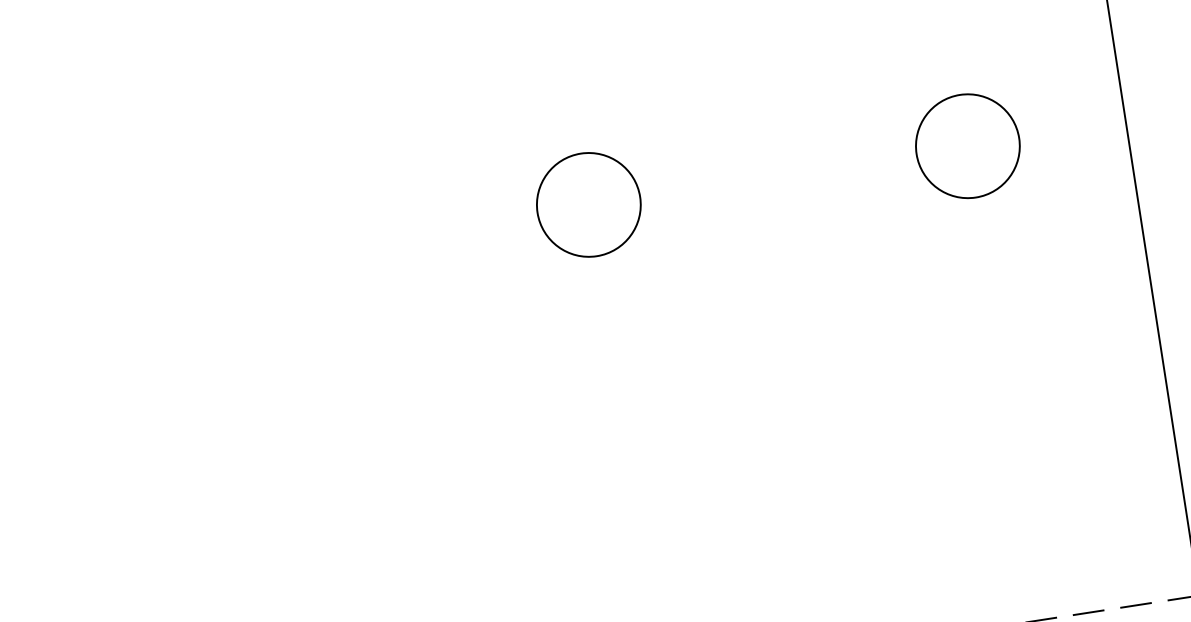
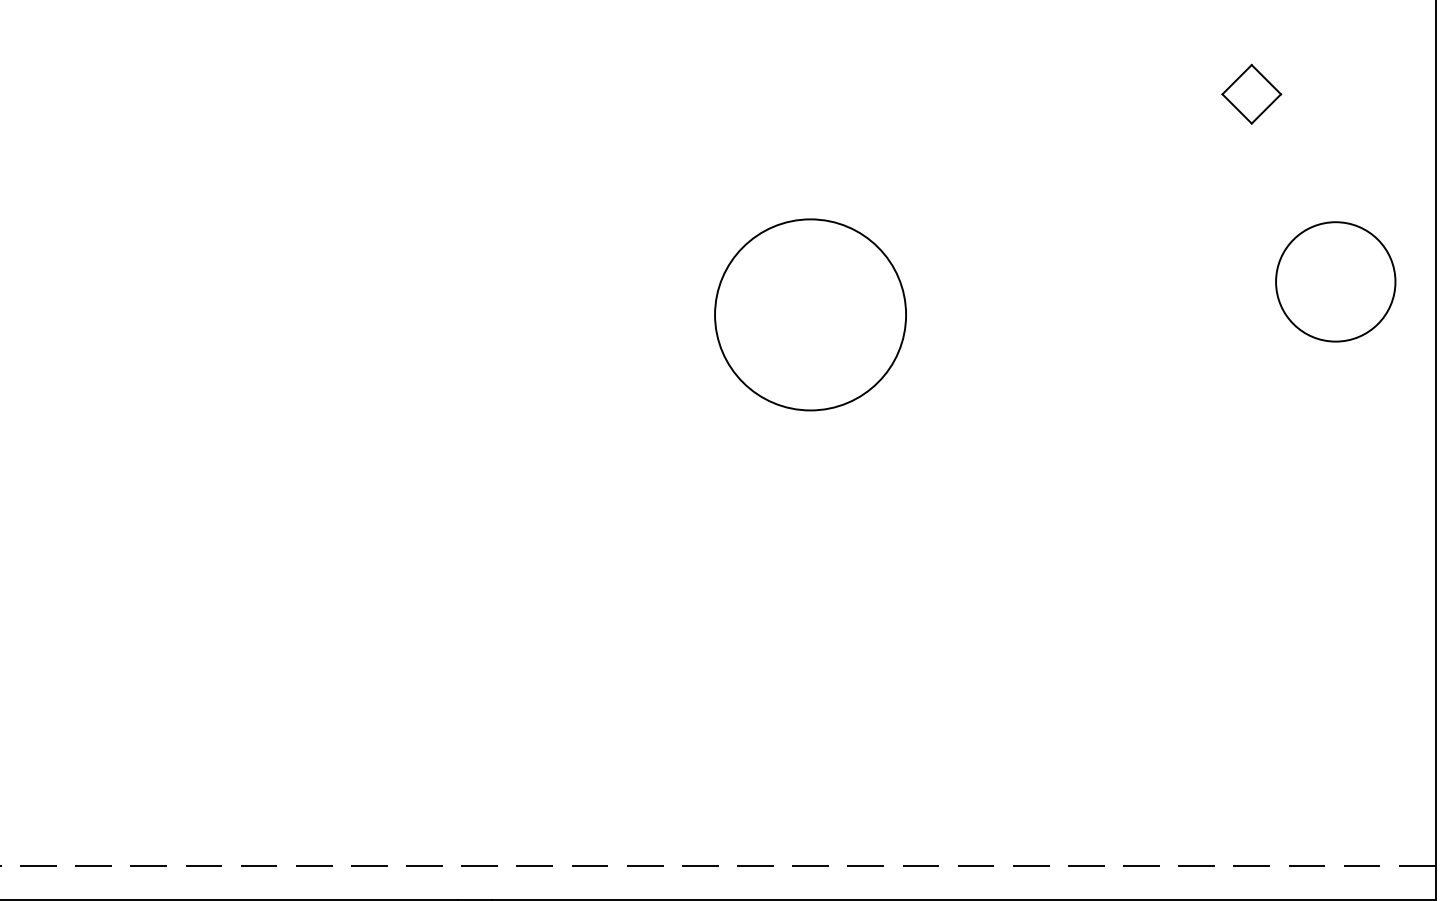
circle: (967, 145) -> (1335, 281), moved
circle: (588, 204) -> (810, 314), size x1.6

